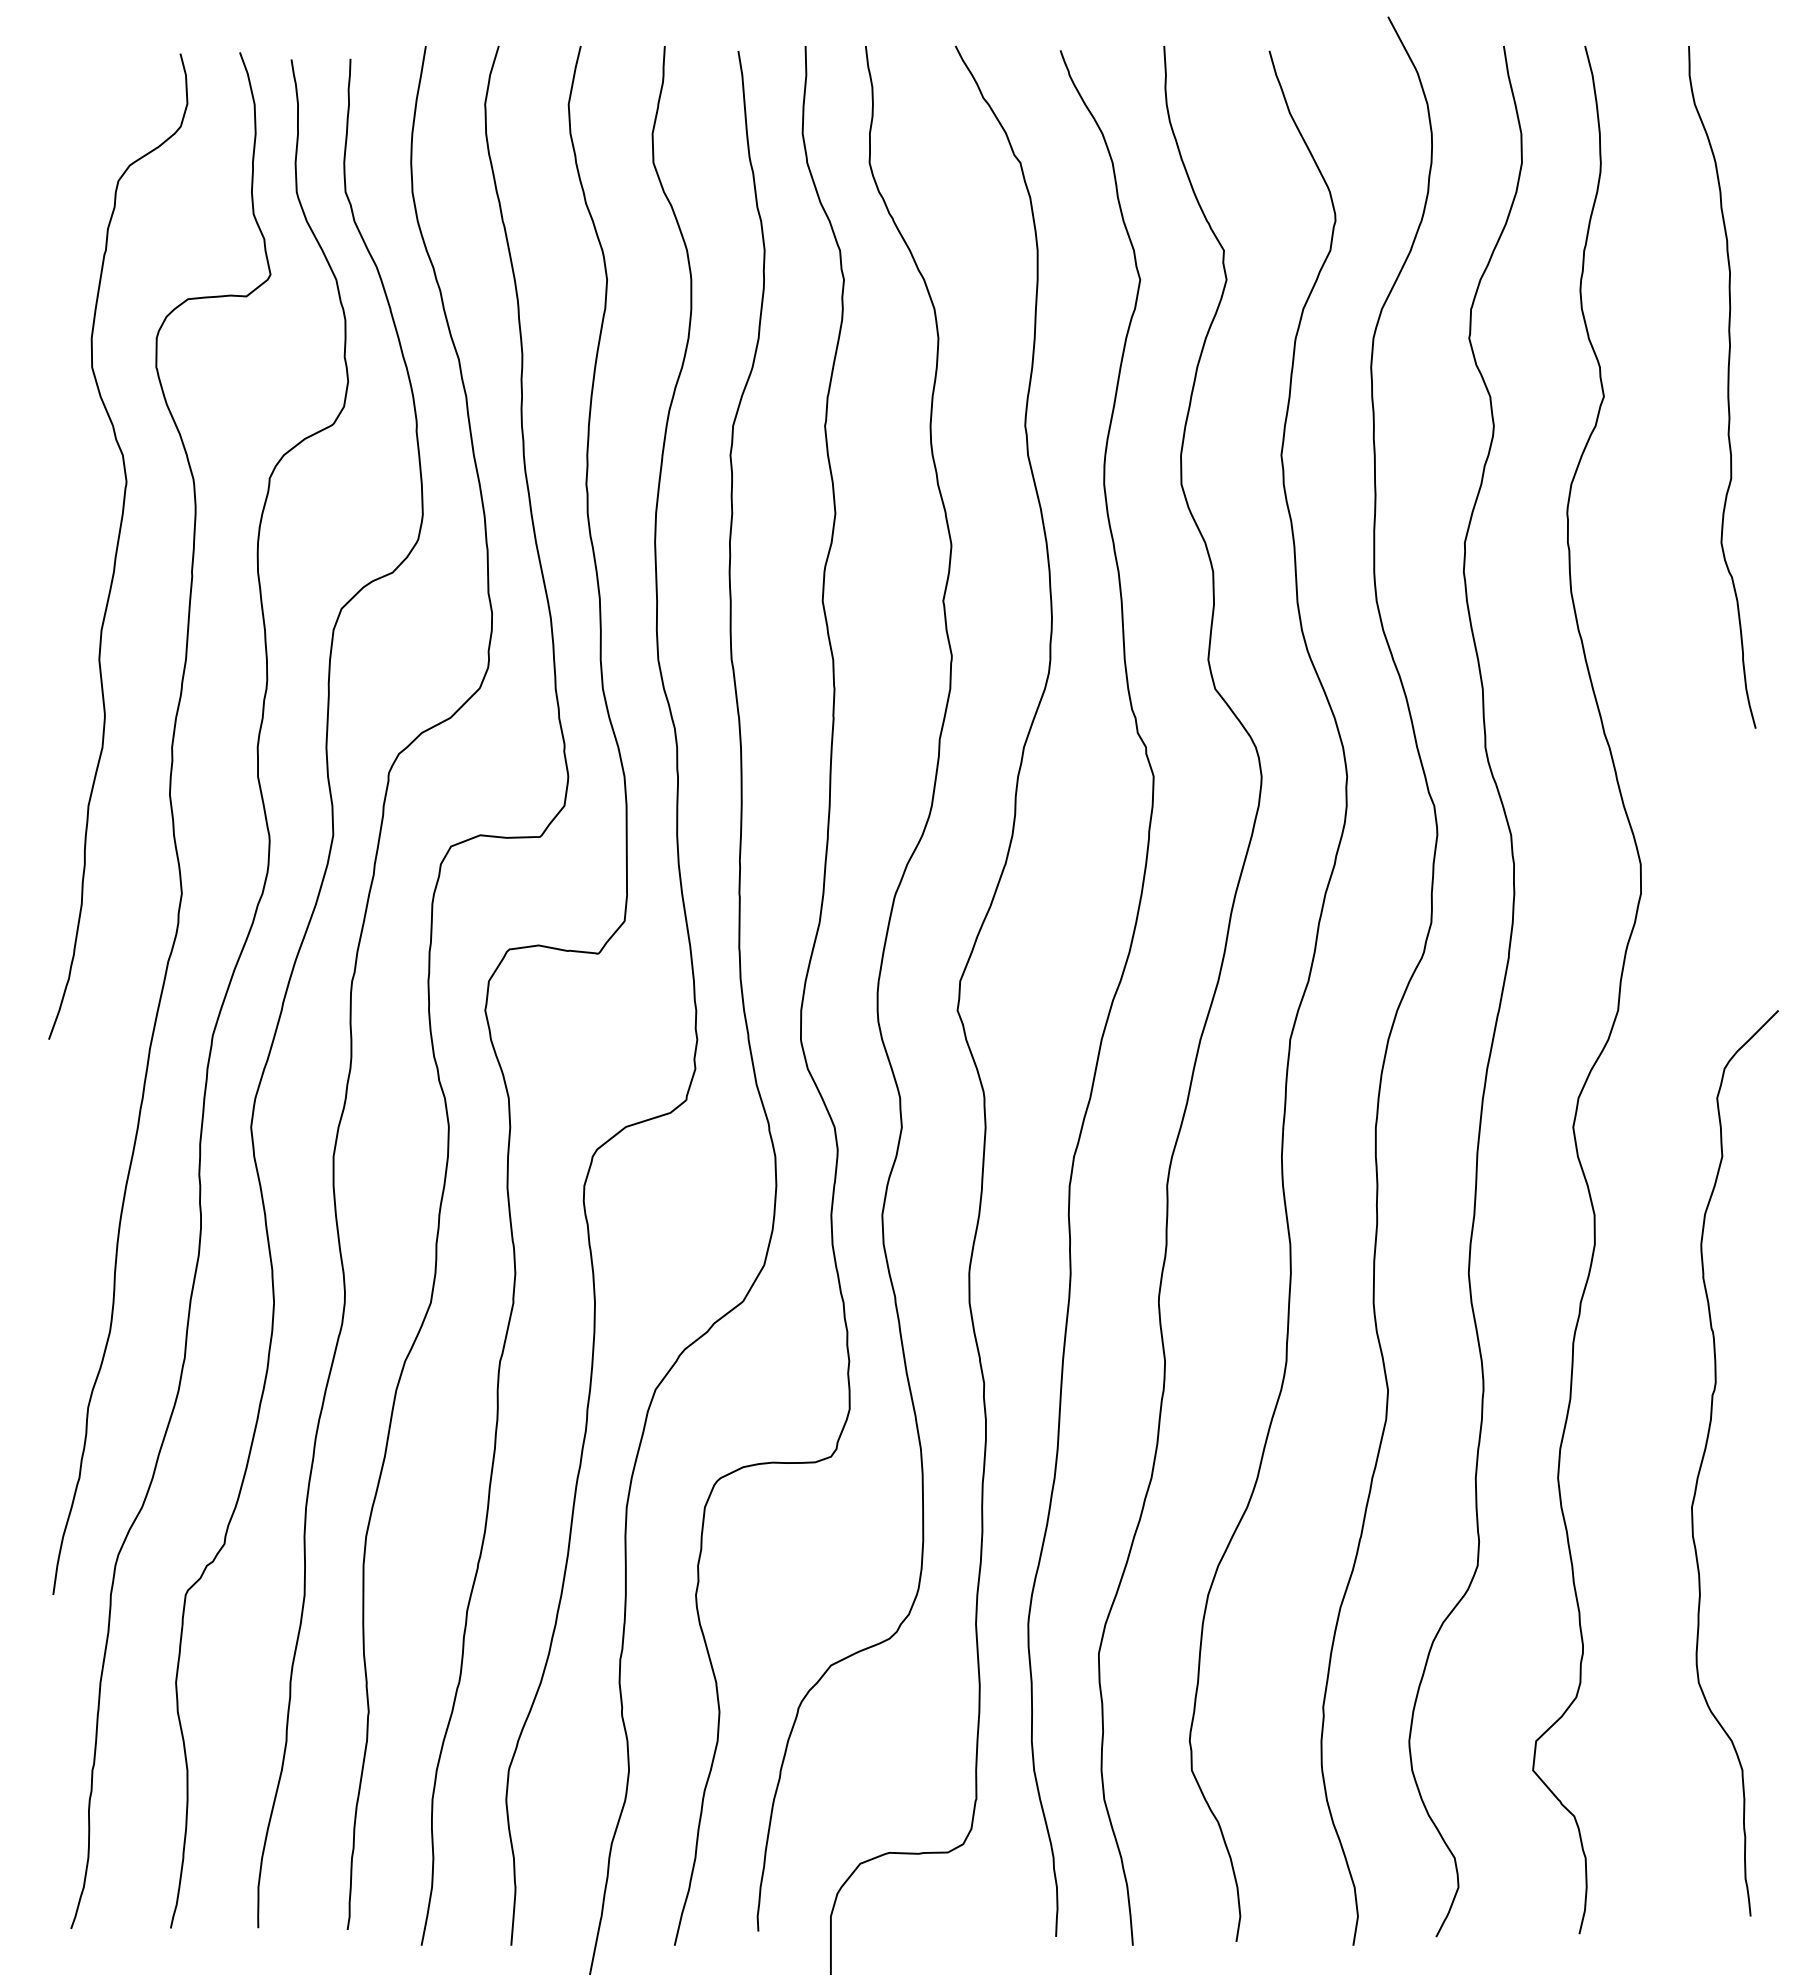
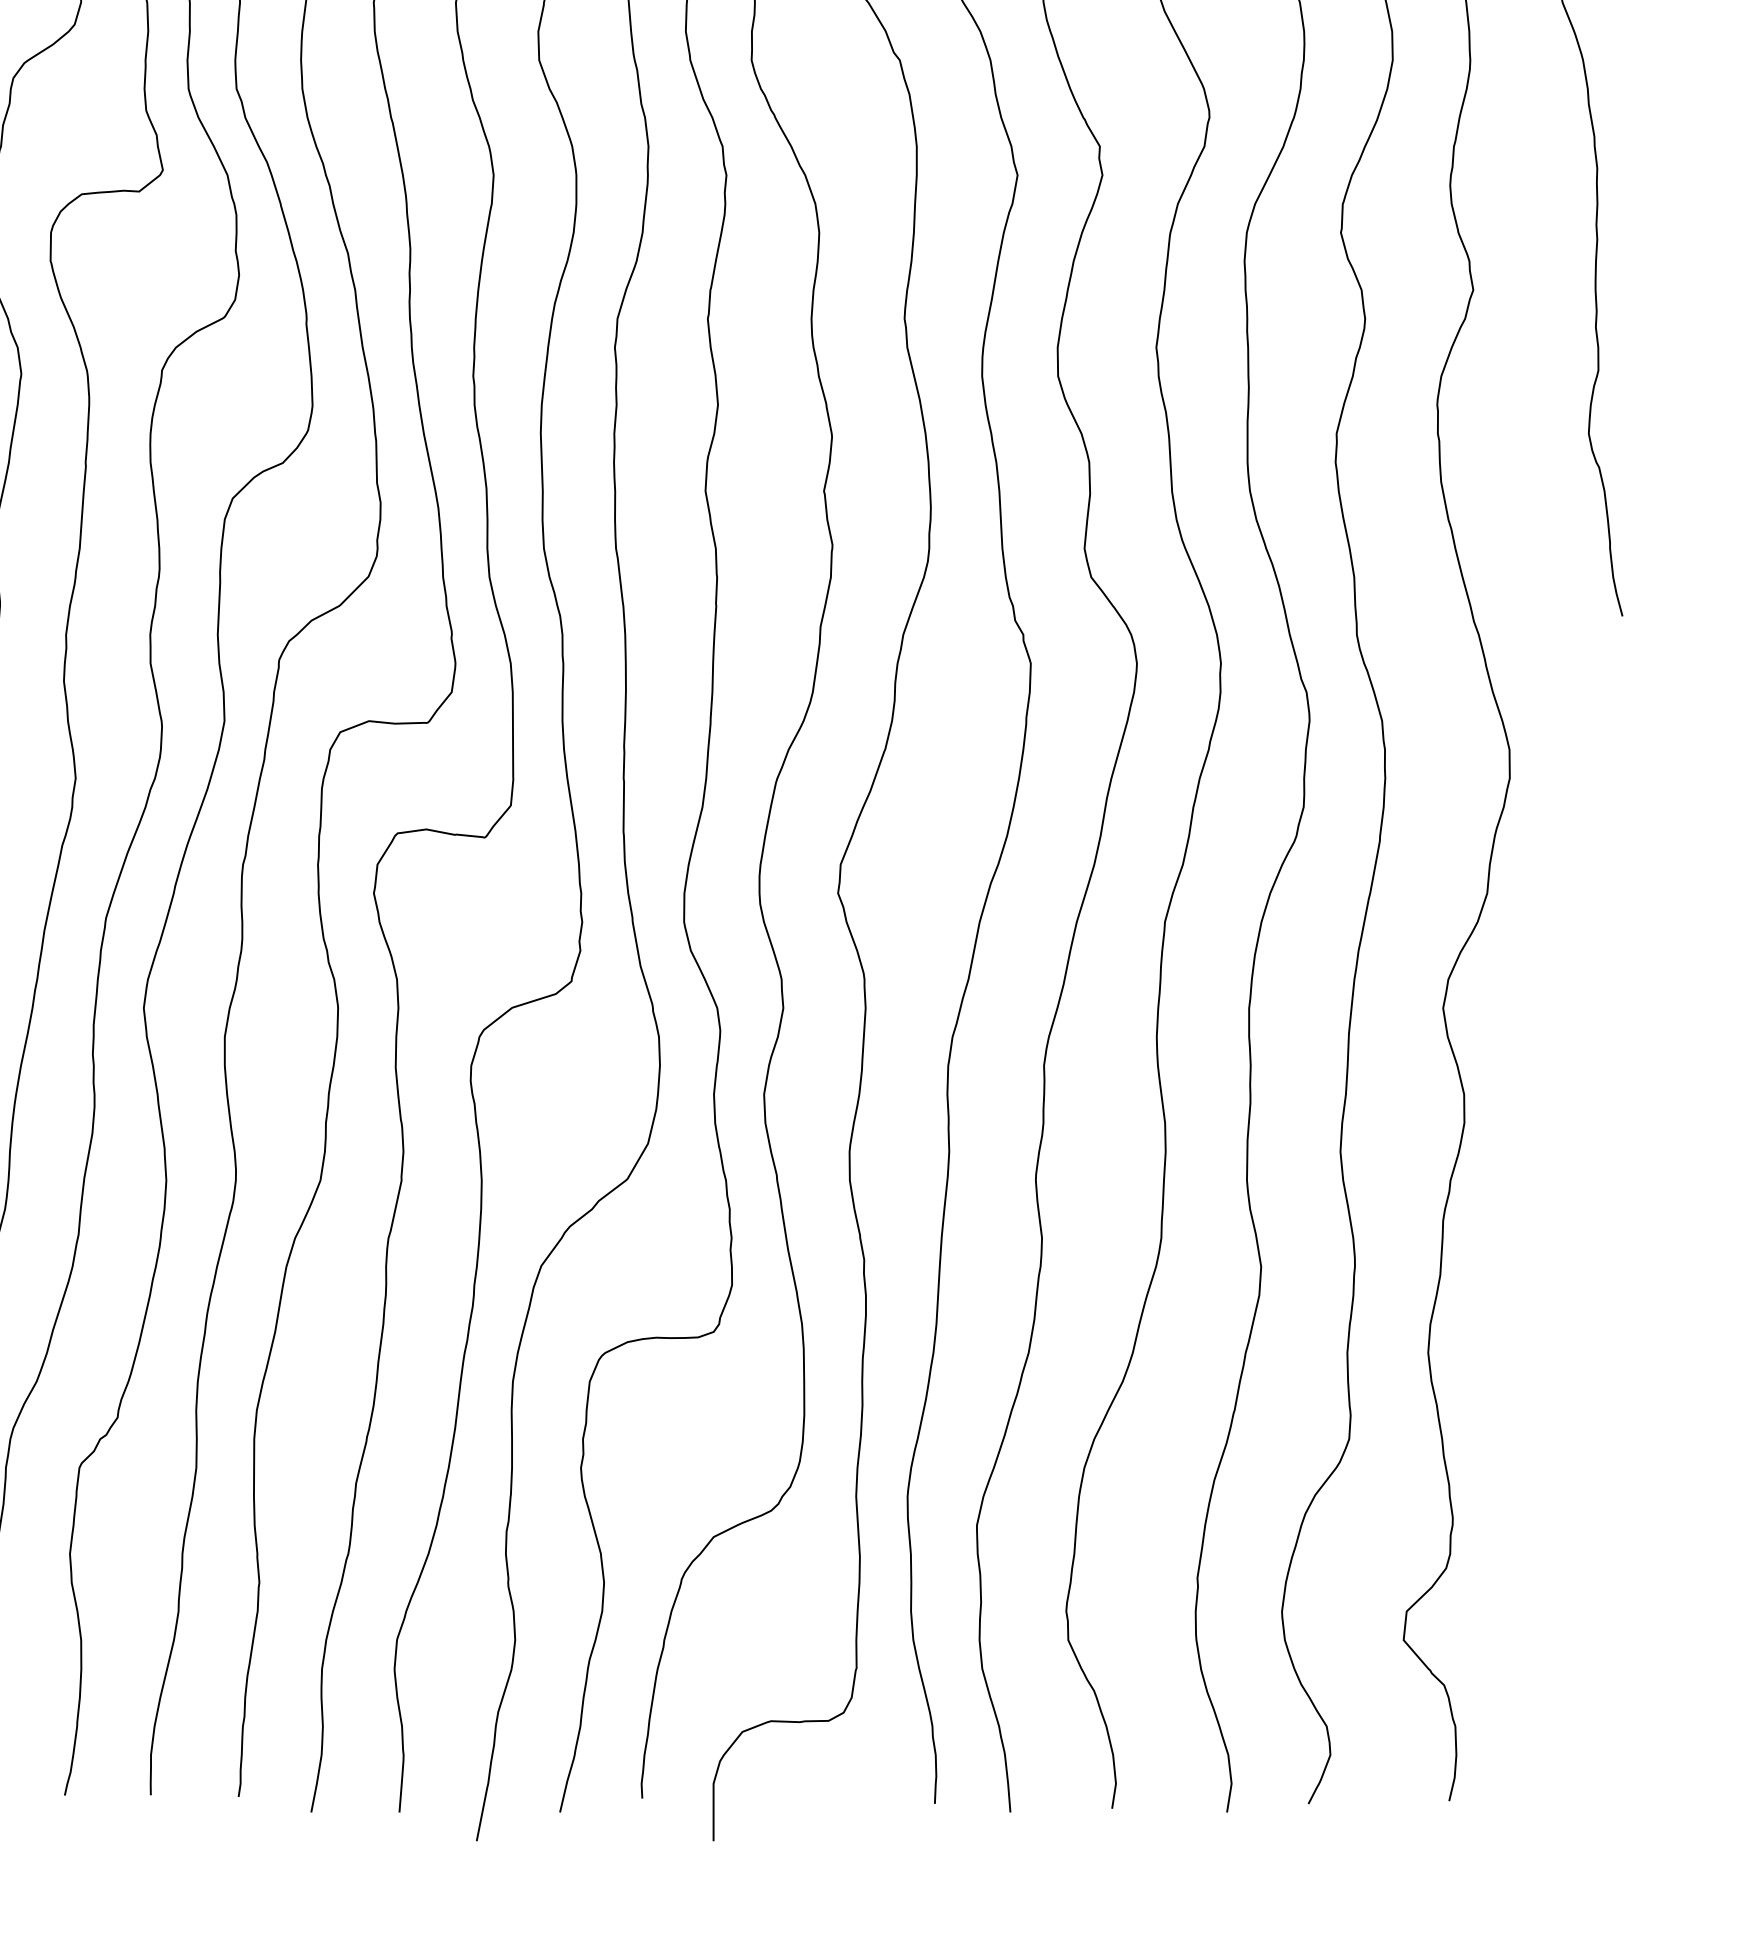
curve: (1705, 1453) -> (1573, 1328), removed

